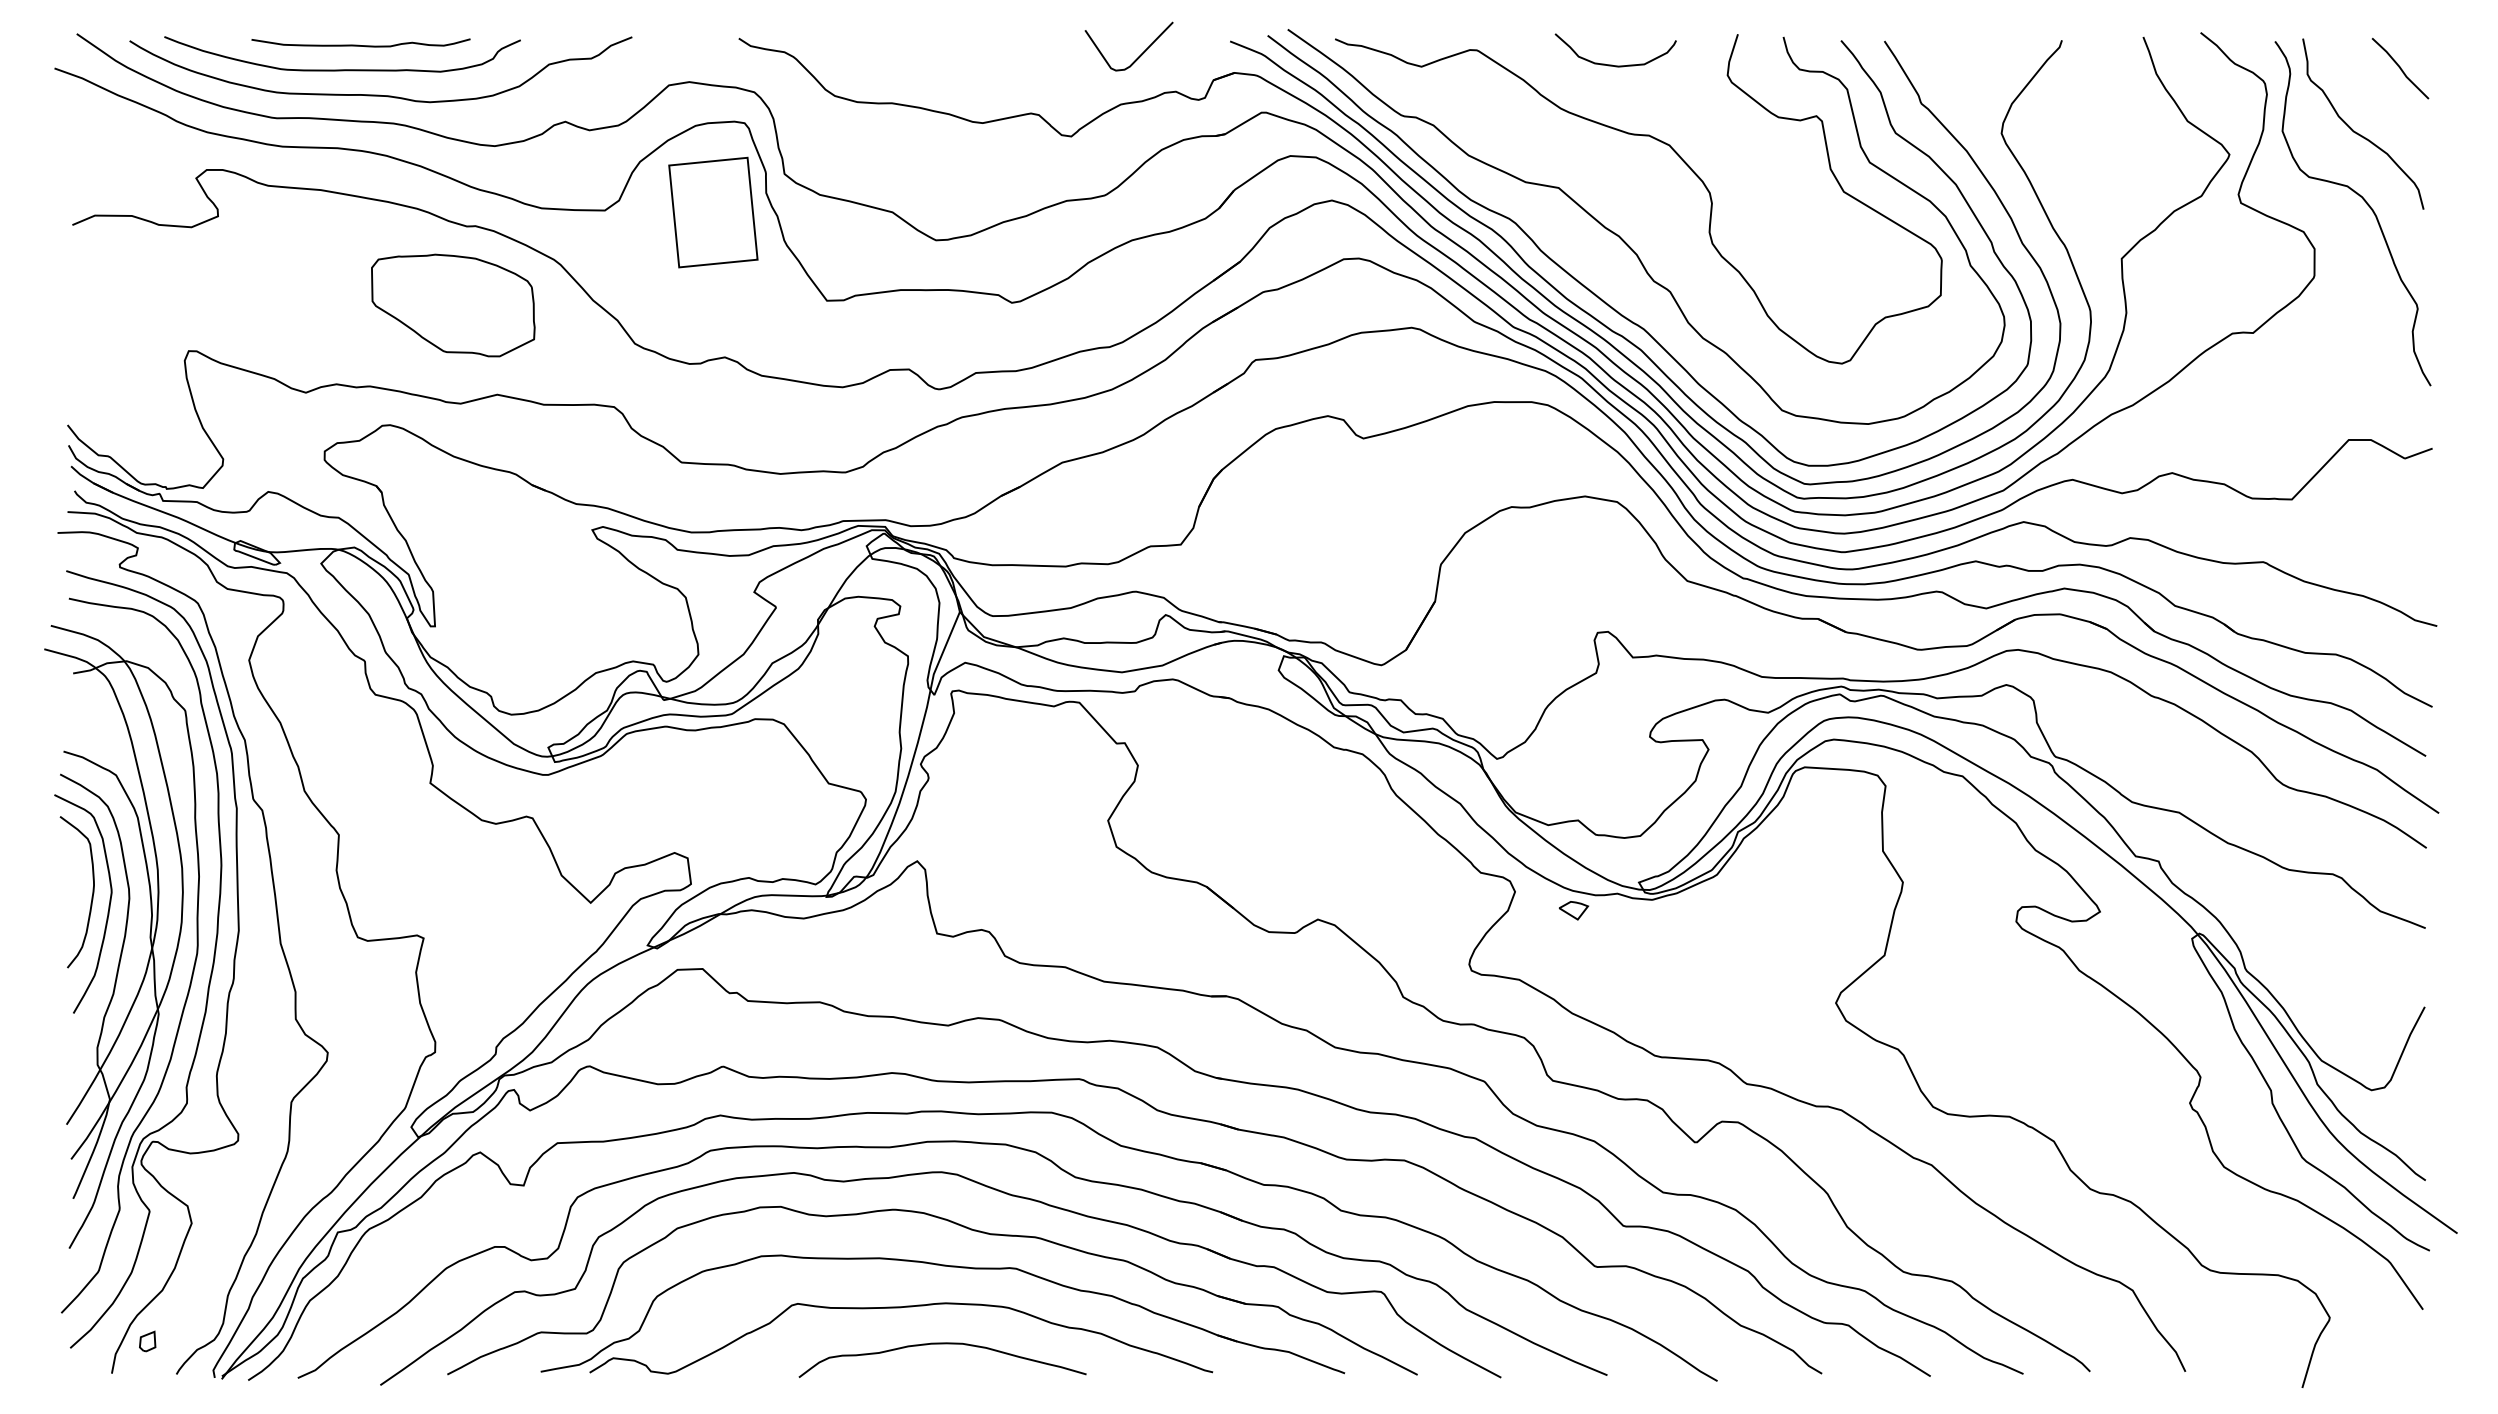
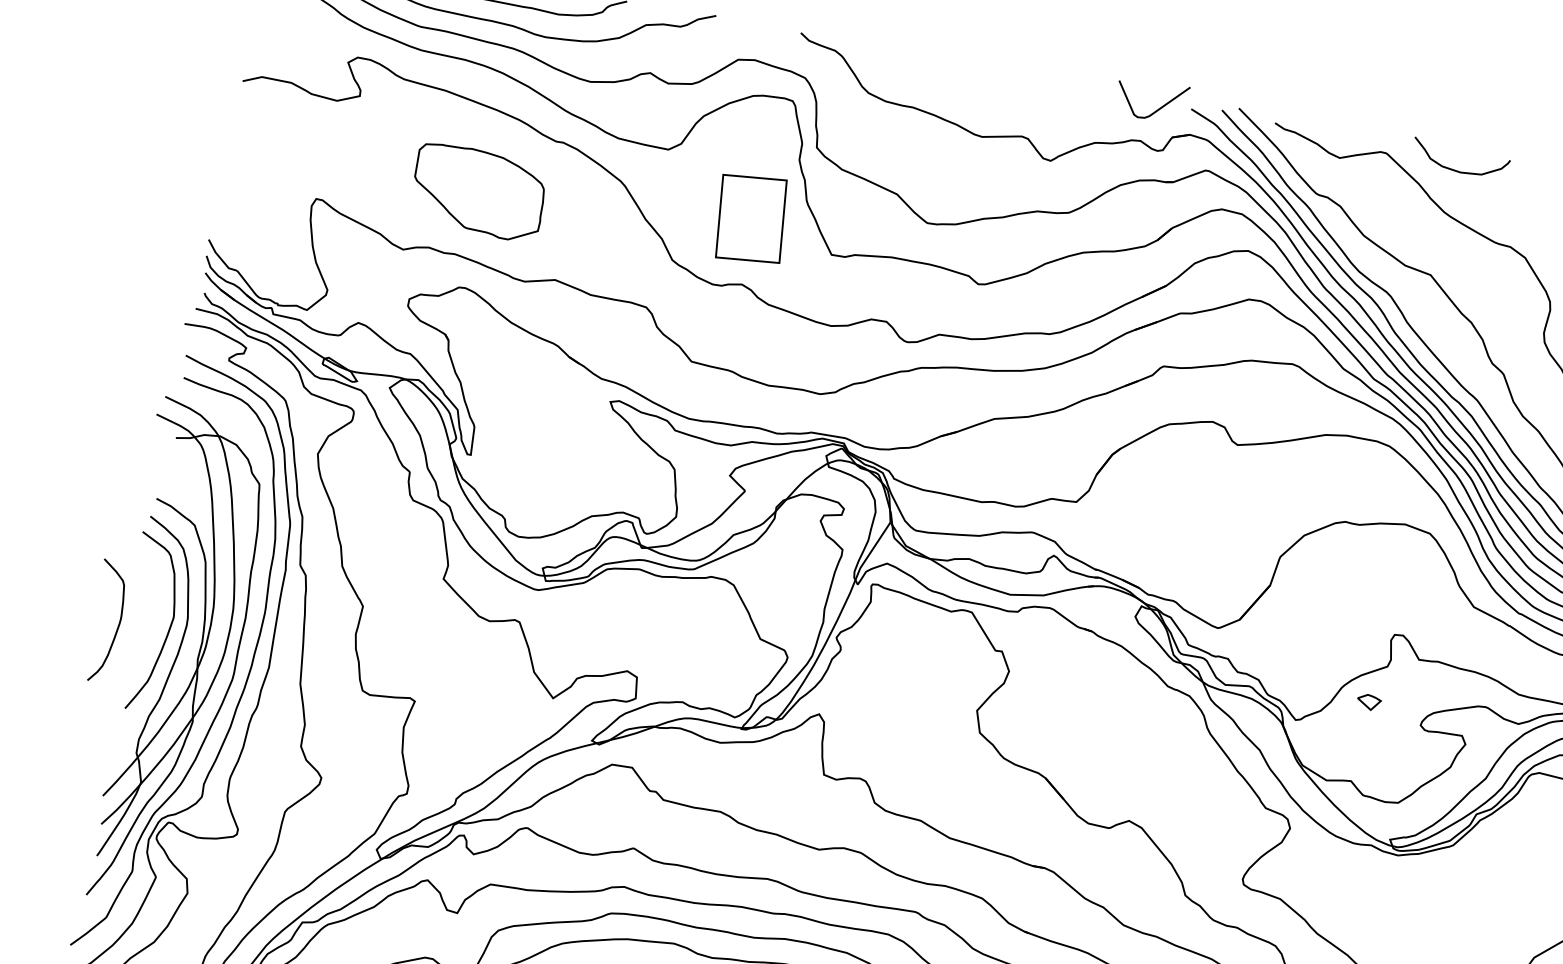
curve: (1138, 56) -> (1157, 109), moved
curve: (1612, 64) -> (1456, 169), moved
part: (713, 212) -> (751, 218), moved
part: (453, 305) -> (478, 192), moved
curve: (91, 896) -> (117, 627), moved
part: (1573, 910) -> (1368, 702), moved

